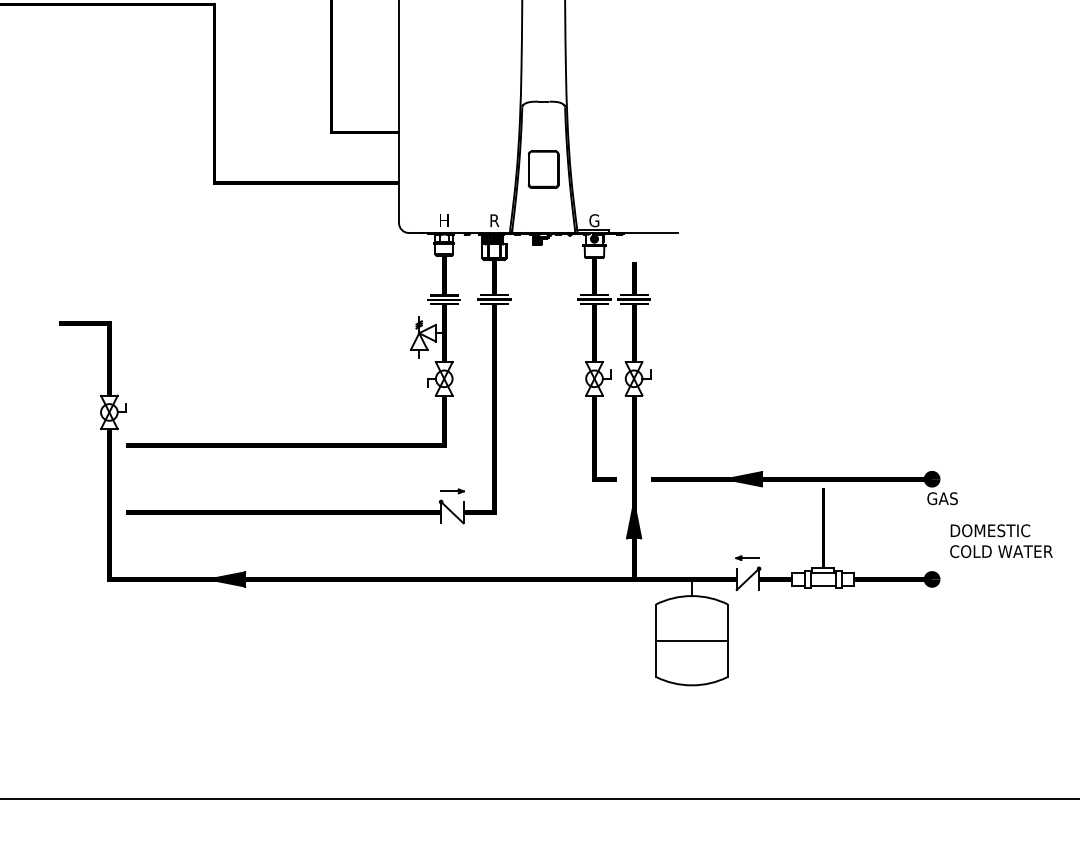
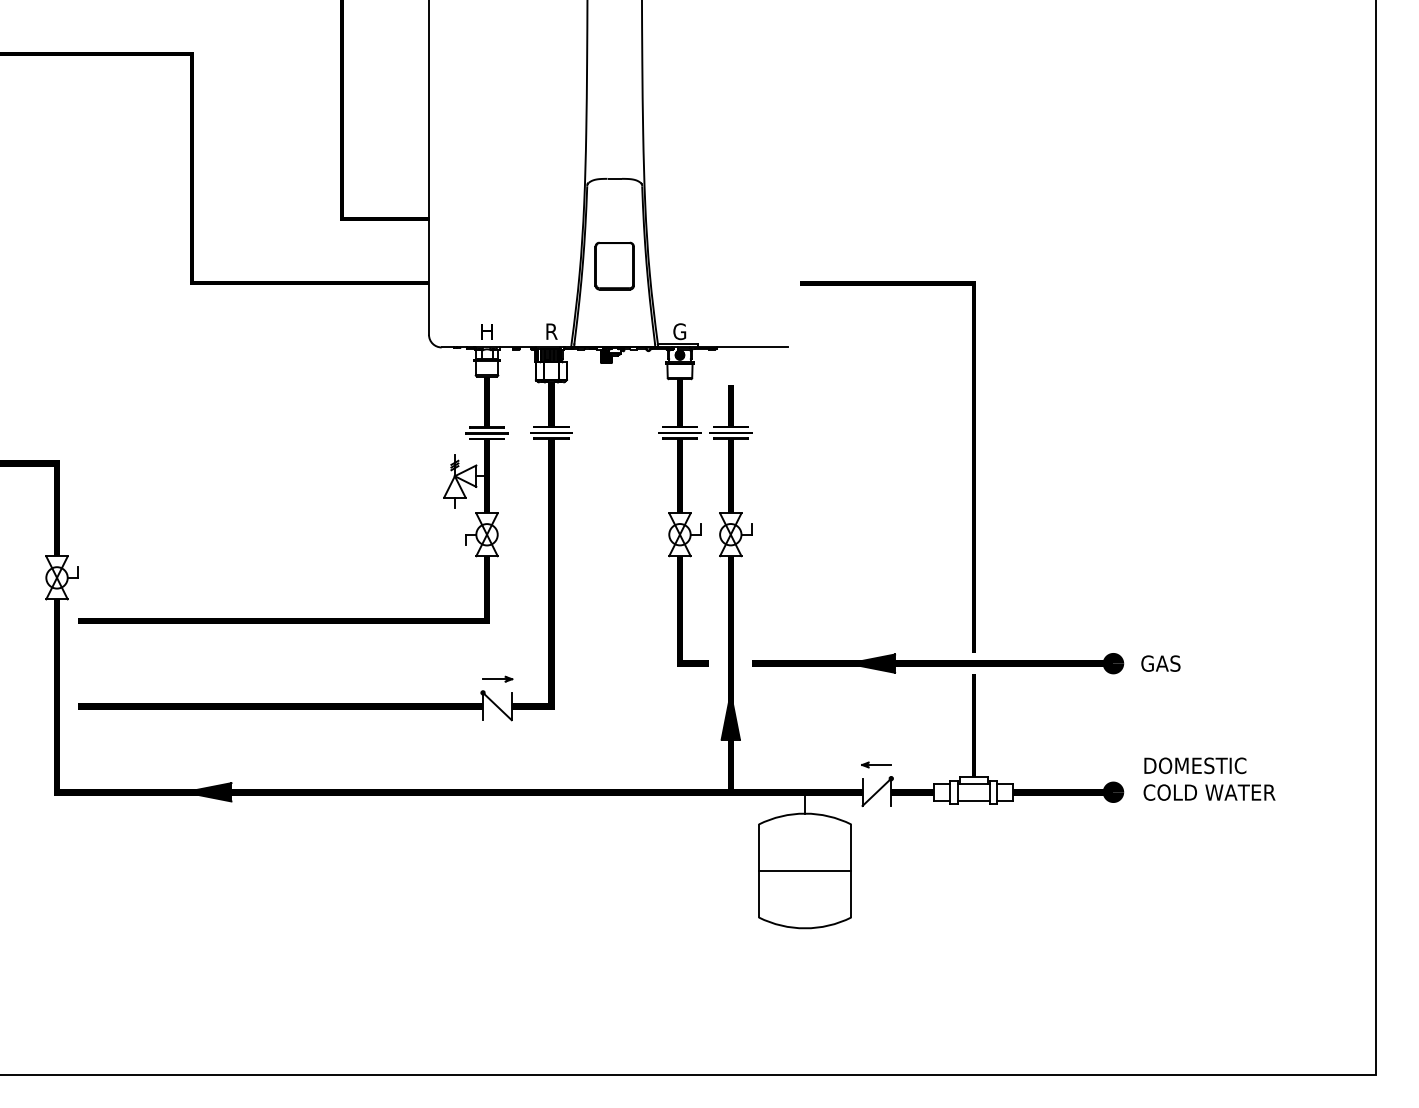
line: (822, 325) -> (972, 466), added
text: (942, 498) -> (1160, 663), moved
text: (1001, 540) -> (1209, 778), moved

